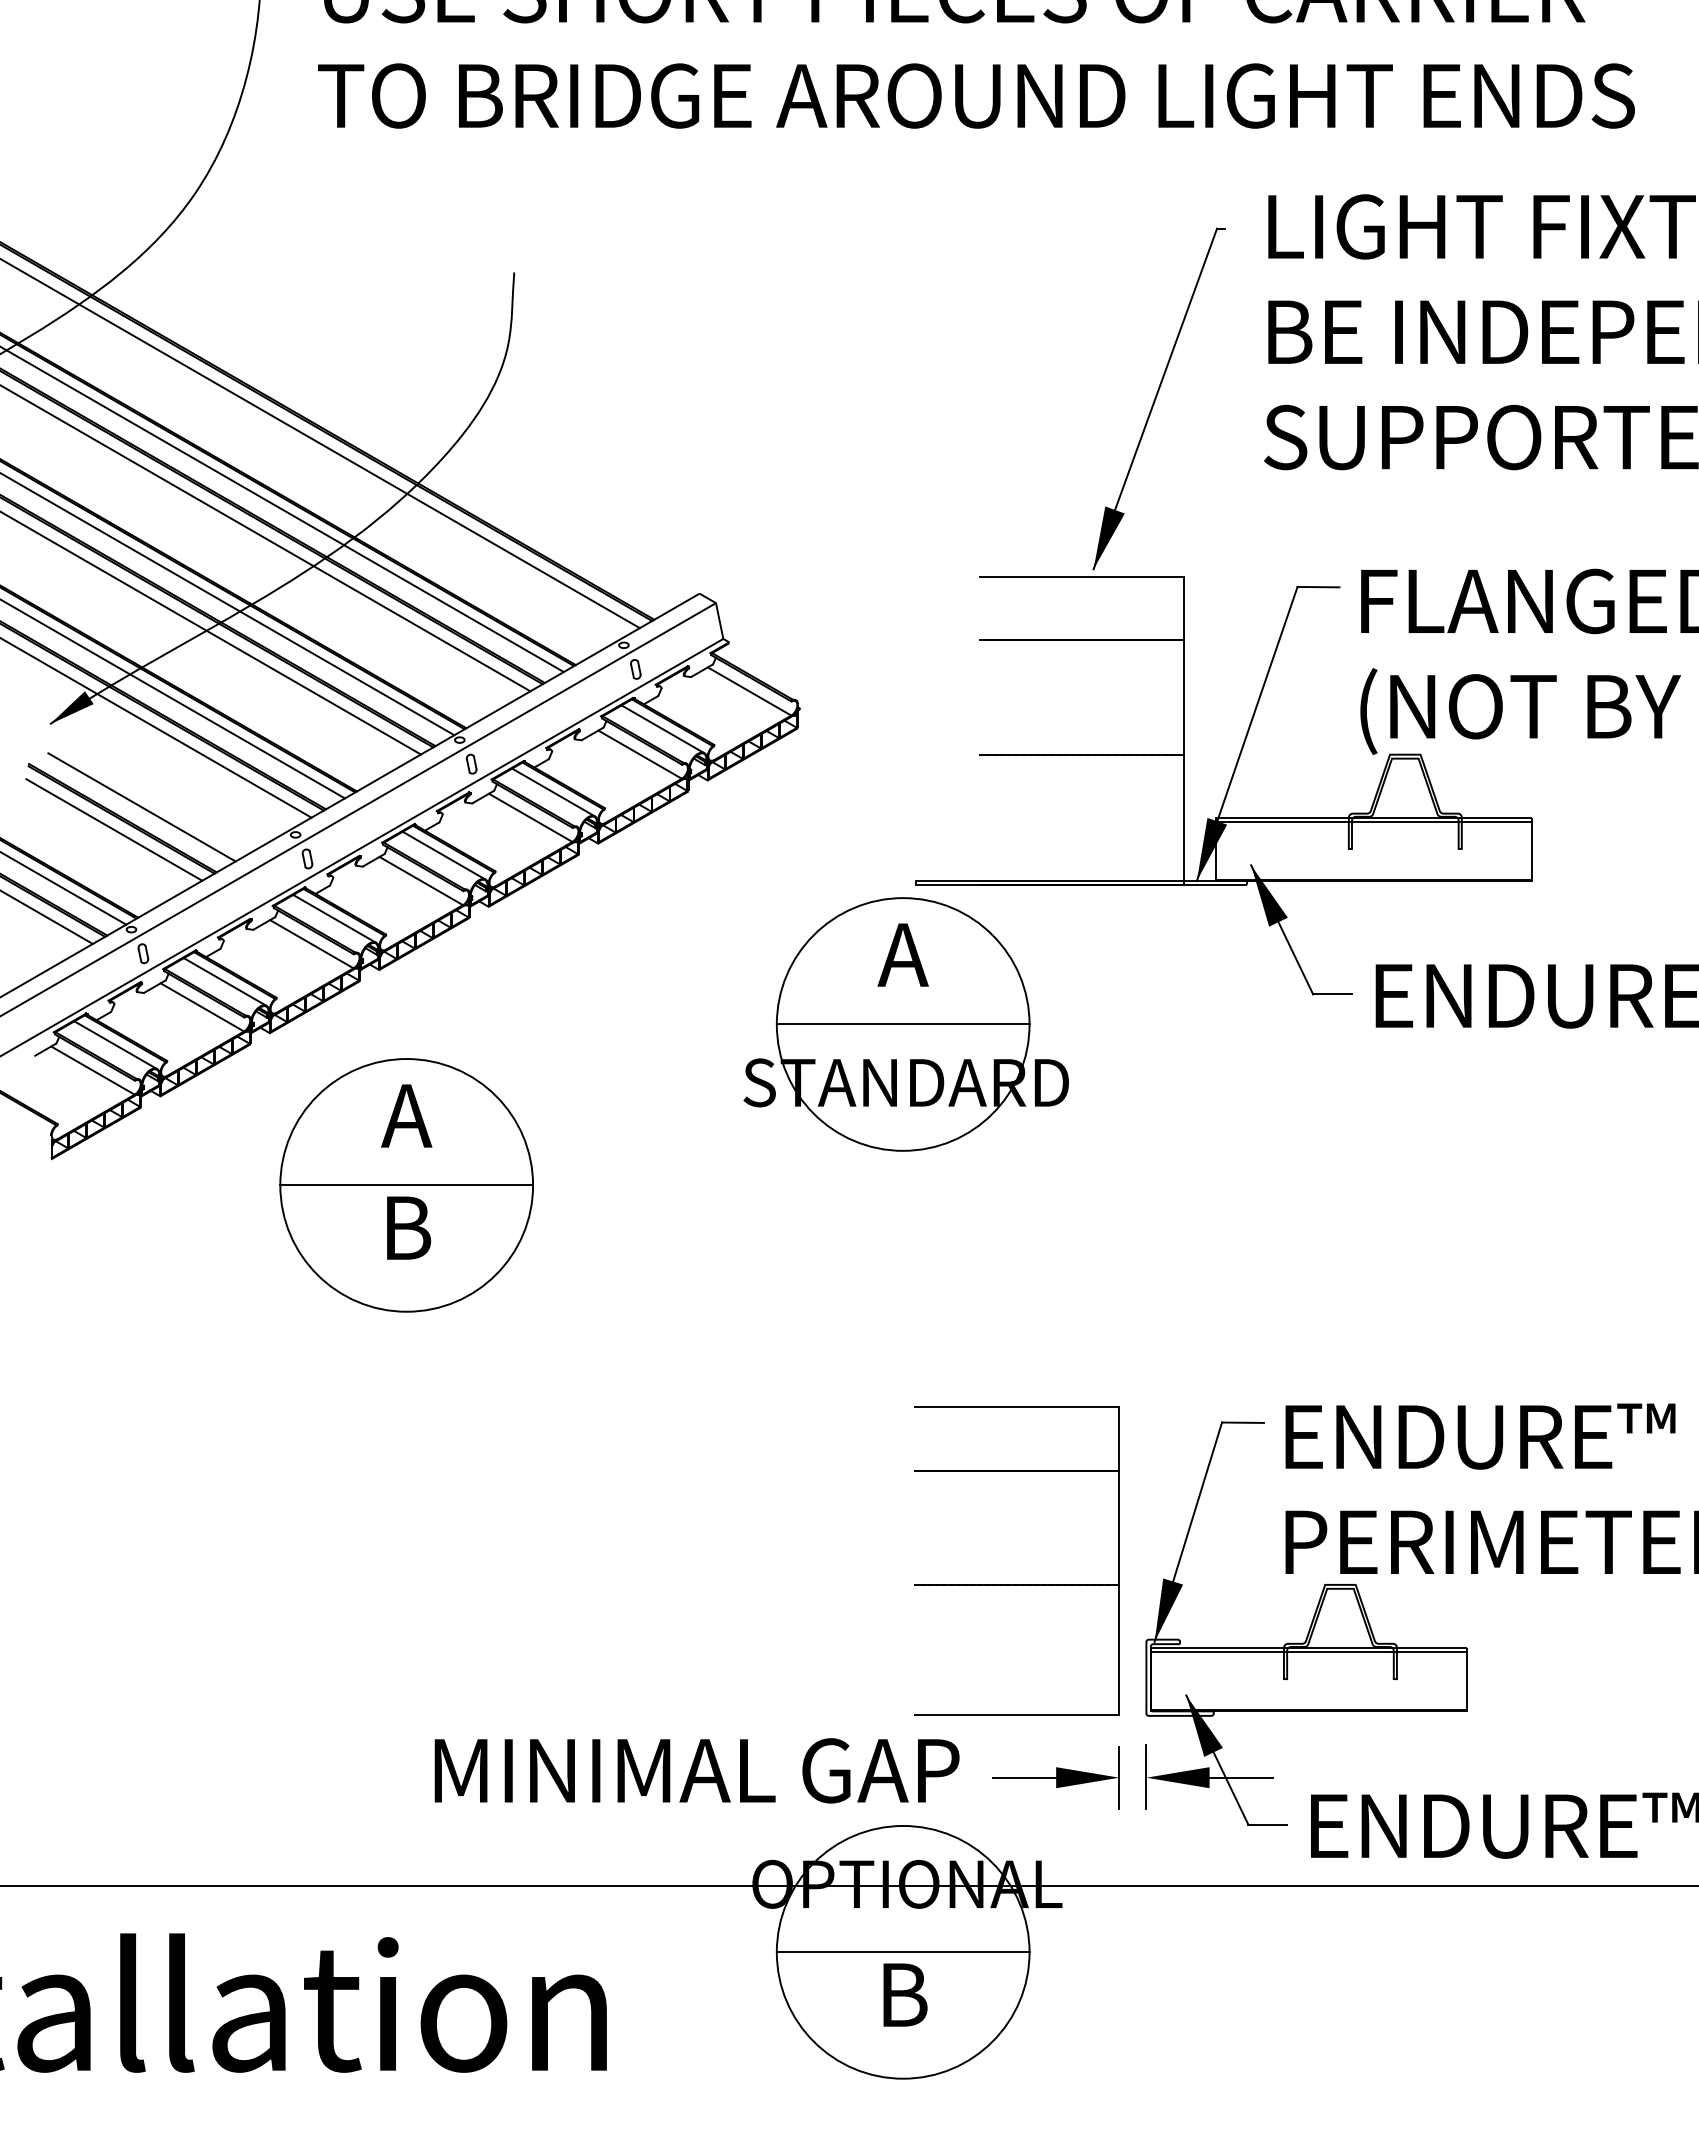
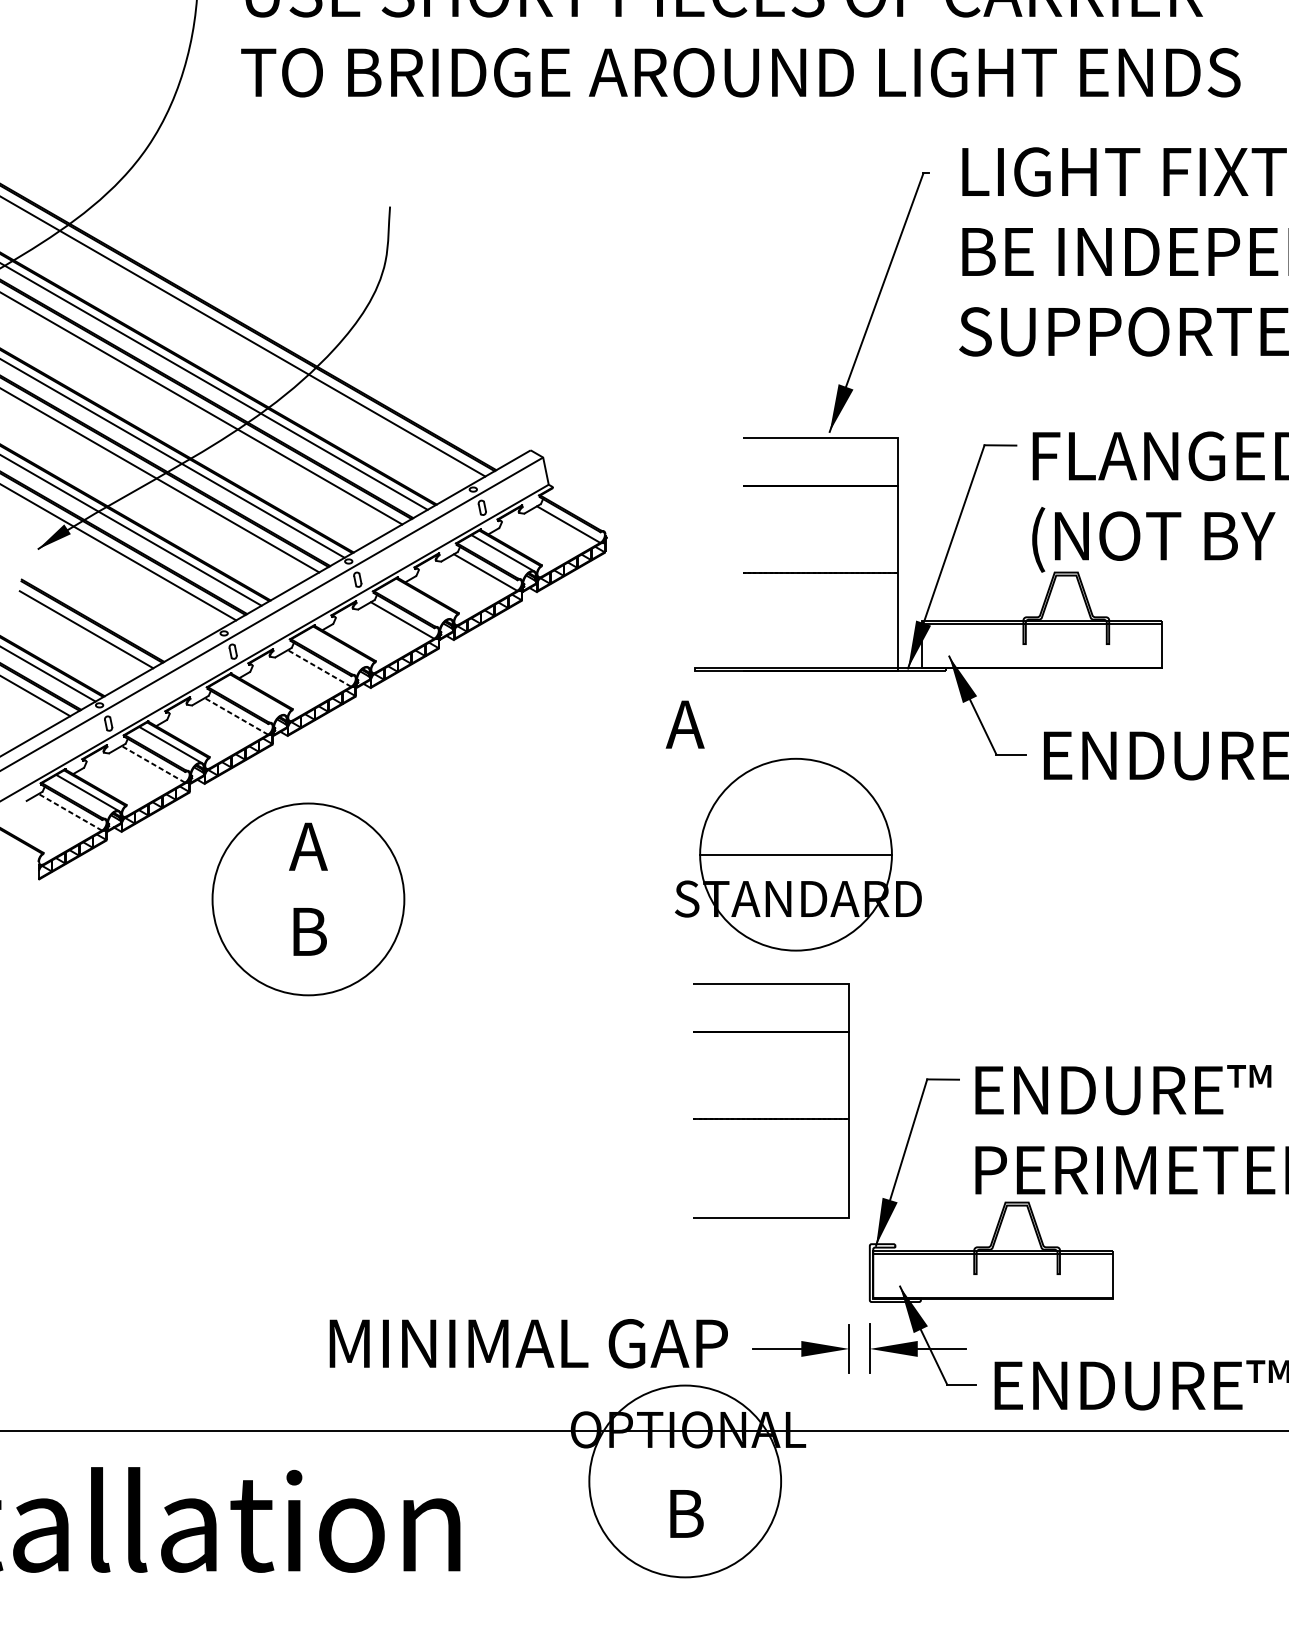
line: (553, 791) -> (419, 600), removed
line: (141, 807) -> (107, 612), removed
line: (443, 855) -> (336, 649), removed
line: (420, 880) -> (318, 668), solid -> dashed
line: (334, 918) -> (253, 696), removed
line: (311, 944) -> (236, 716), solid -> dashed
line: (202, 1007) -> (153, 764), solid -> dashed
part: (905, 1024) -> (797, 854), moved
line: (92, 1070) -> (70, 812), solid -> dashed
line: (406, 1185) -> (308, 899), removed
part: (1016, 1584) -> (771, 1118), moved
line: (902, 1952) -> (684, 1481), removed

